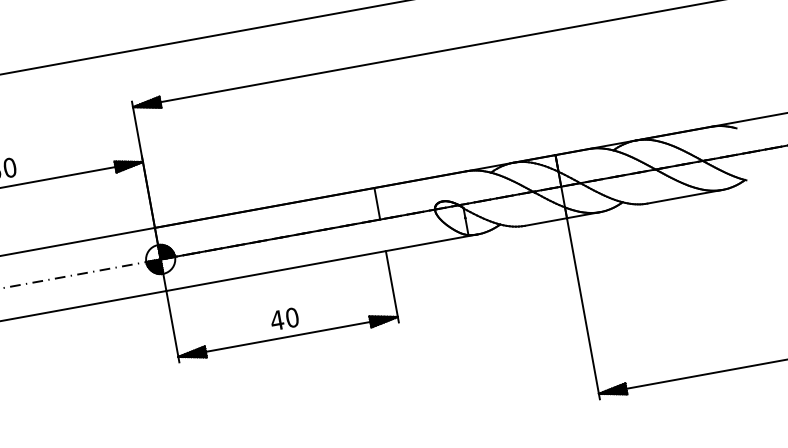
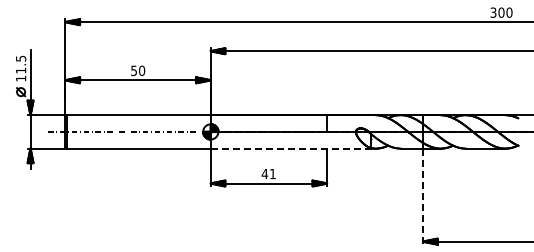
line: (322, 262) -> (293, 148), solid -> dashed
line: (584, 308) -> (423, 196), solid -> dashed
text: (291, 316) -> (272, 173), 40 -> 41

